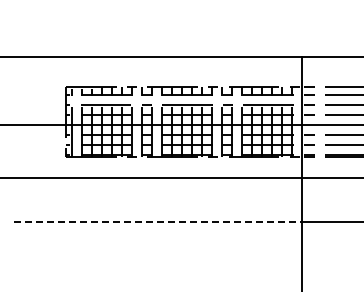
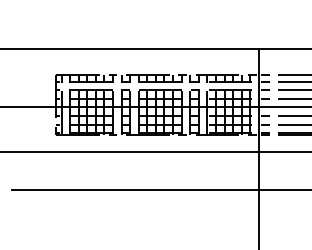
line: (158, 221) -> (135, 189), dashed -> solid

